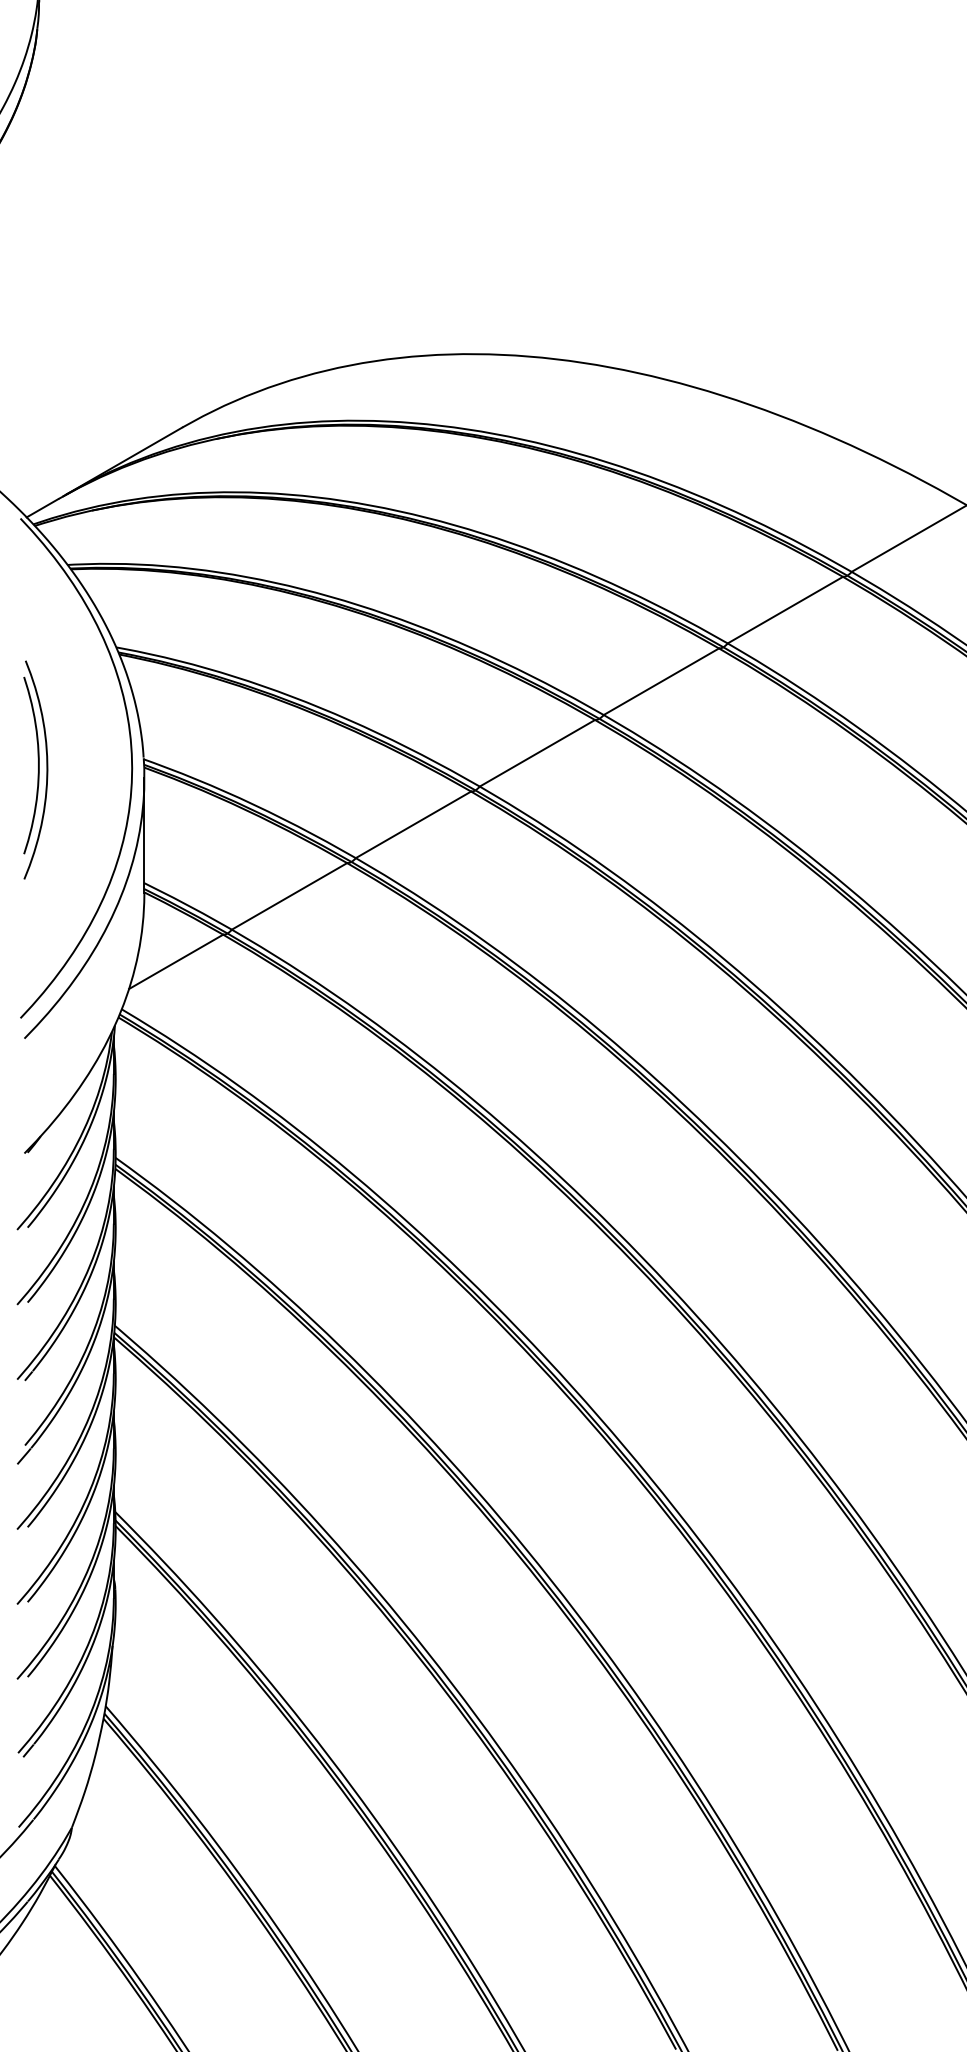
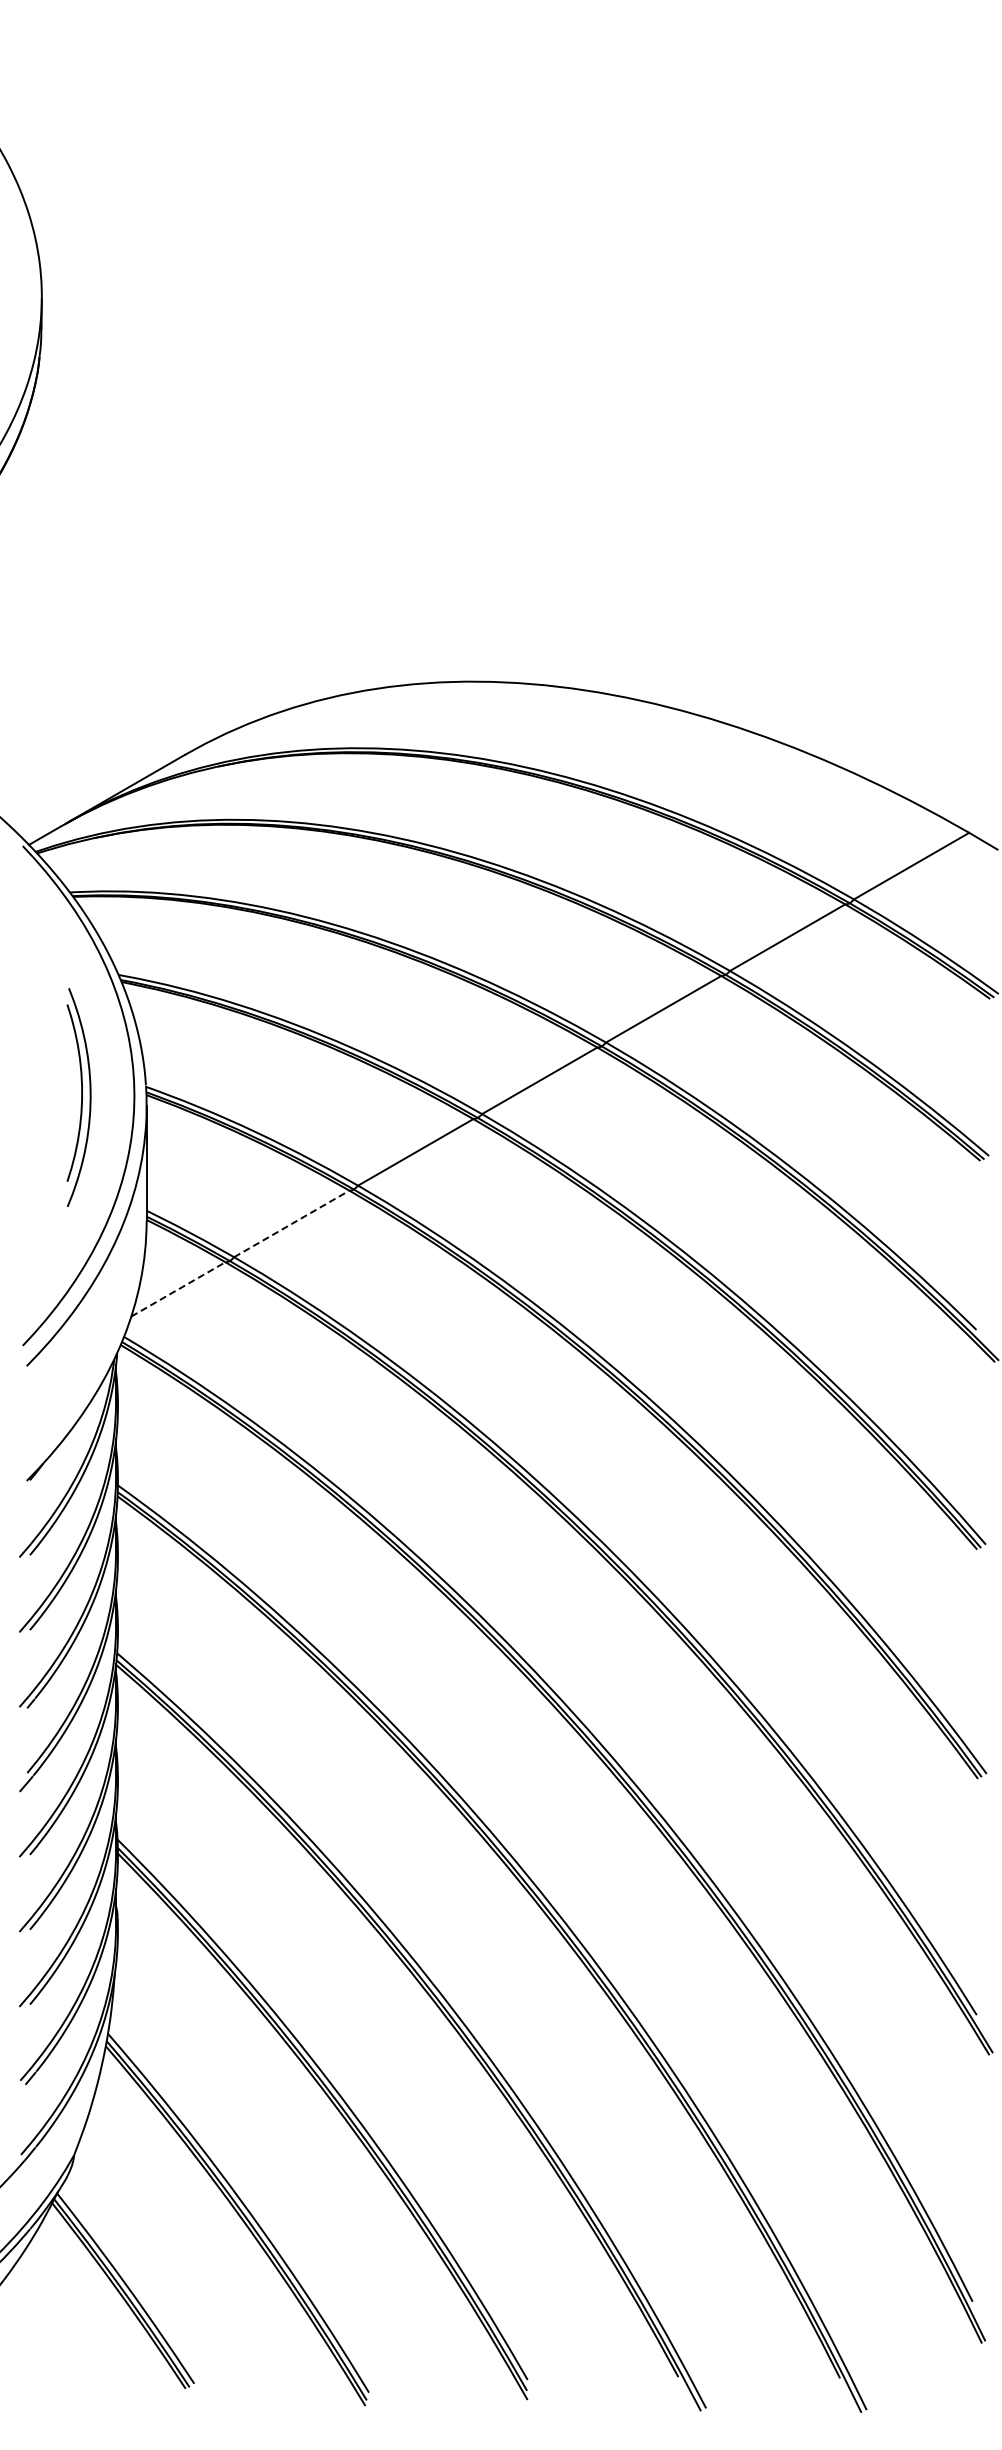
part: (35, 769) -> (78, 1097), moved
line: (289, 895) -> (291, 1223), solid -> dashed
line: (176, 961) -> (178, 1289), solid -> dashed

